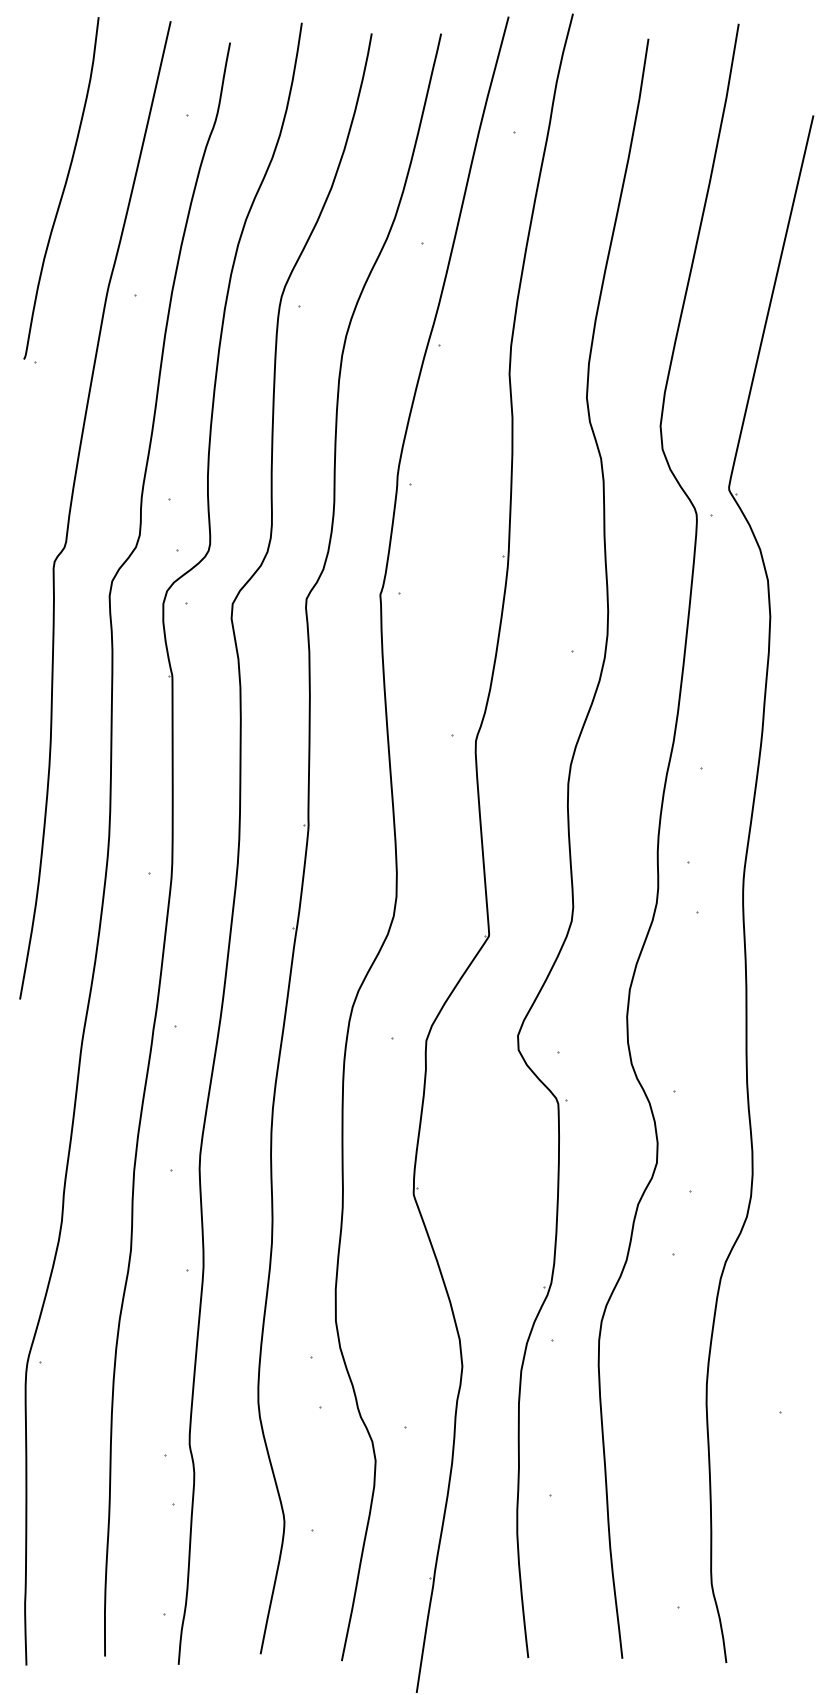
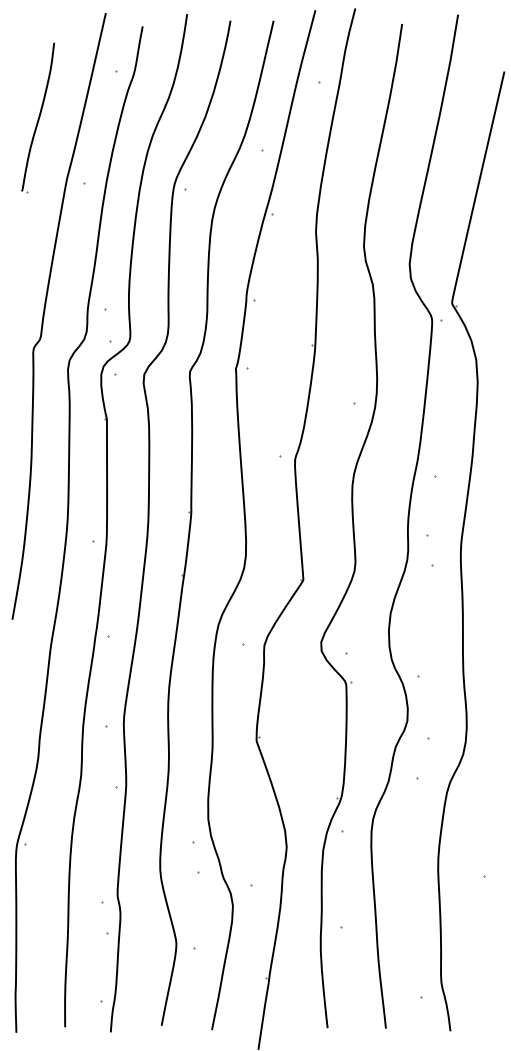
part: (60, 189) -> (37, 117), size x0.7

